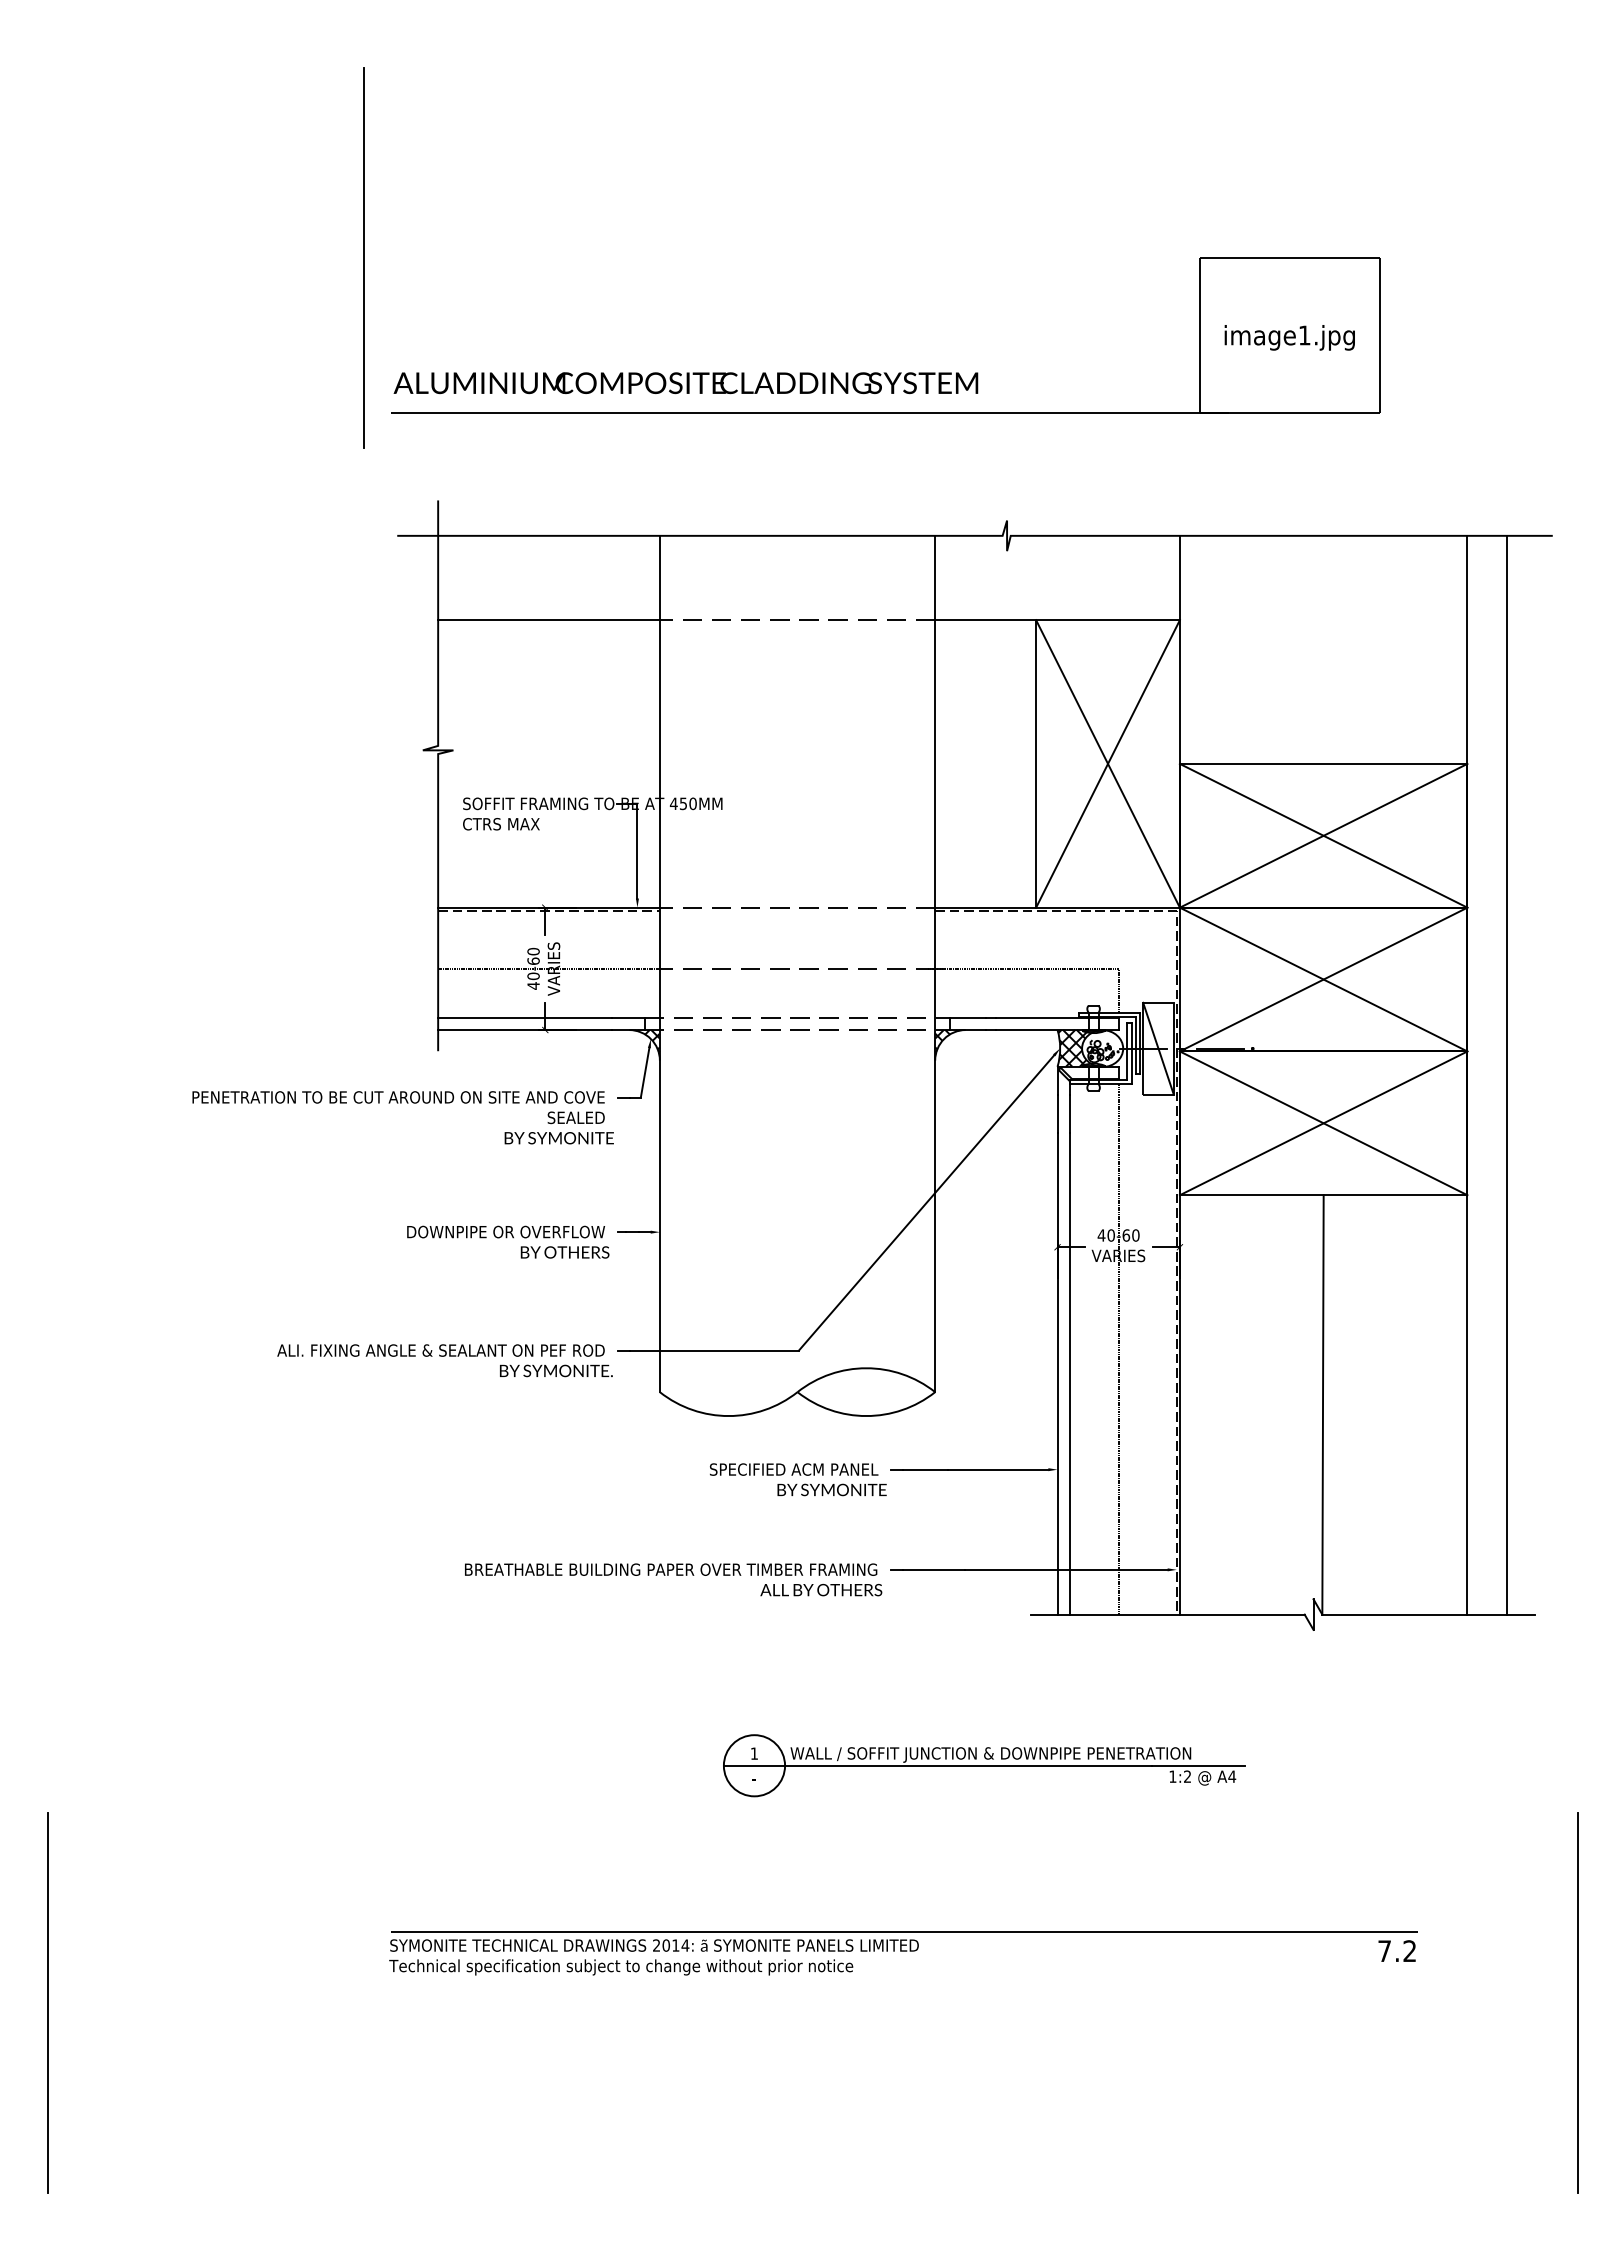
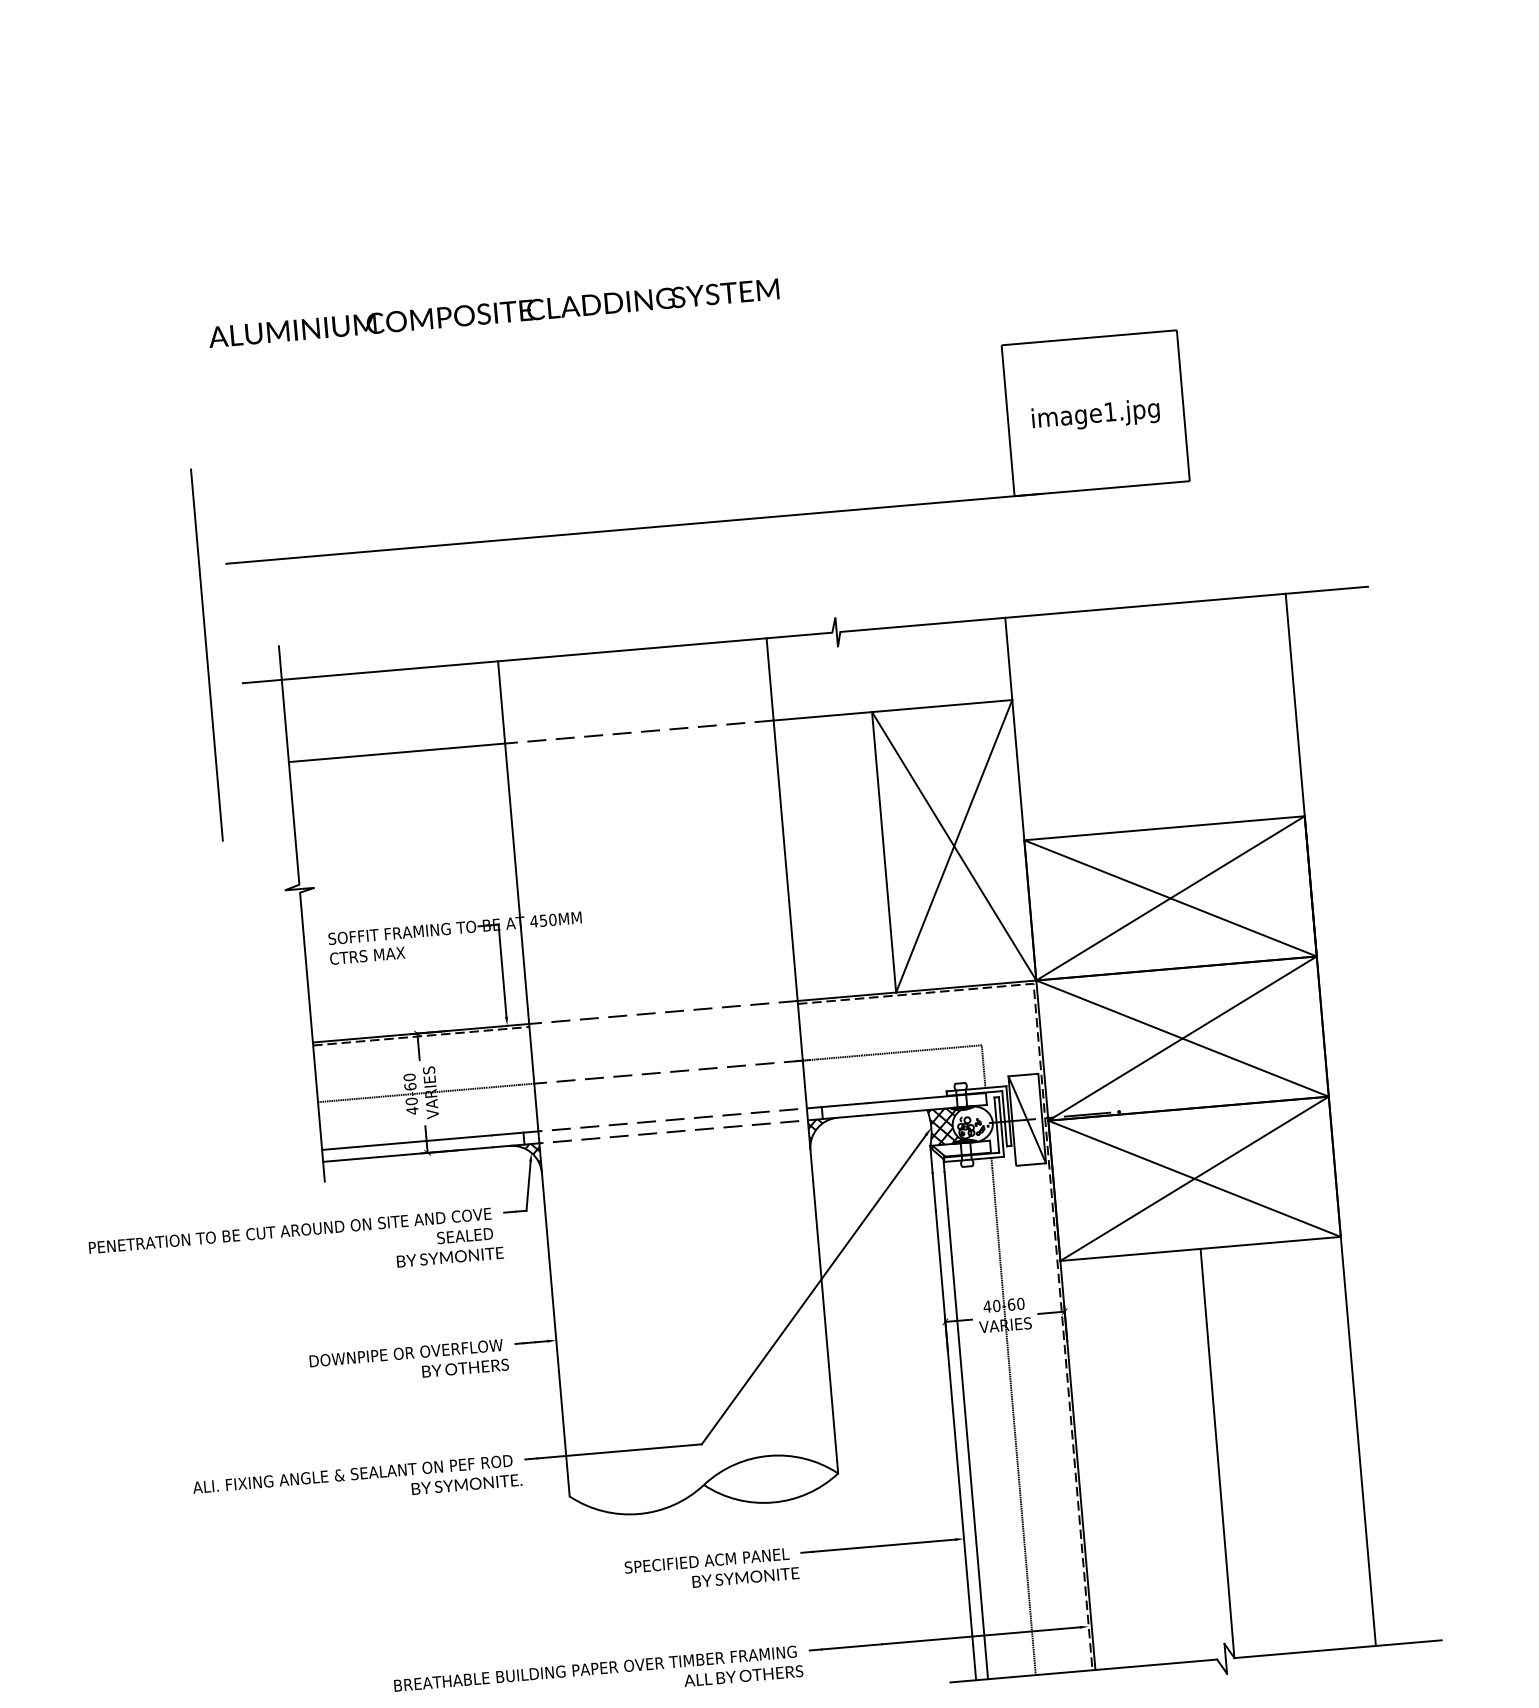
line: (363, 257) -> (206, 654), moved
text: (685, 383) -> (493, 313), moved
line: (1507, 1074) -> (1369, 1115), removed

